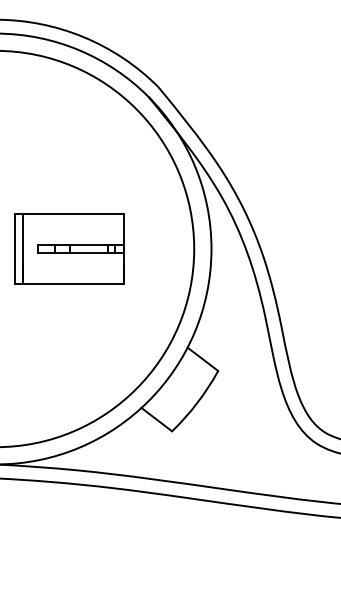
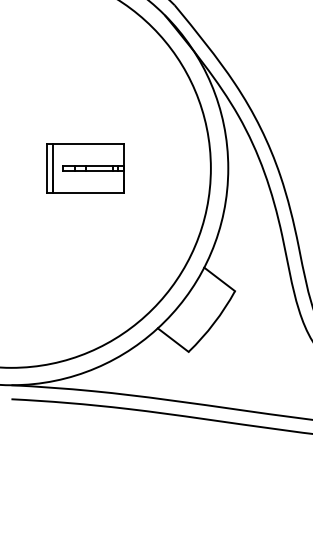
part: (69, 248) -> (85, 167), size x0.7

